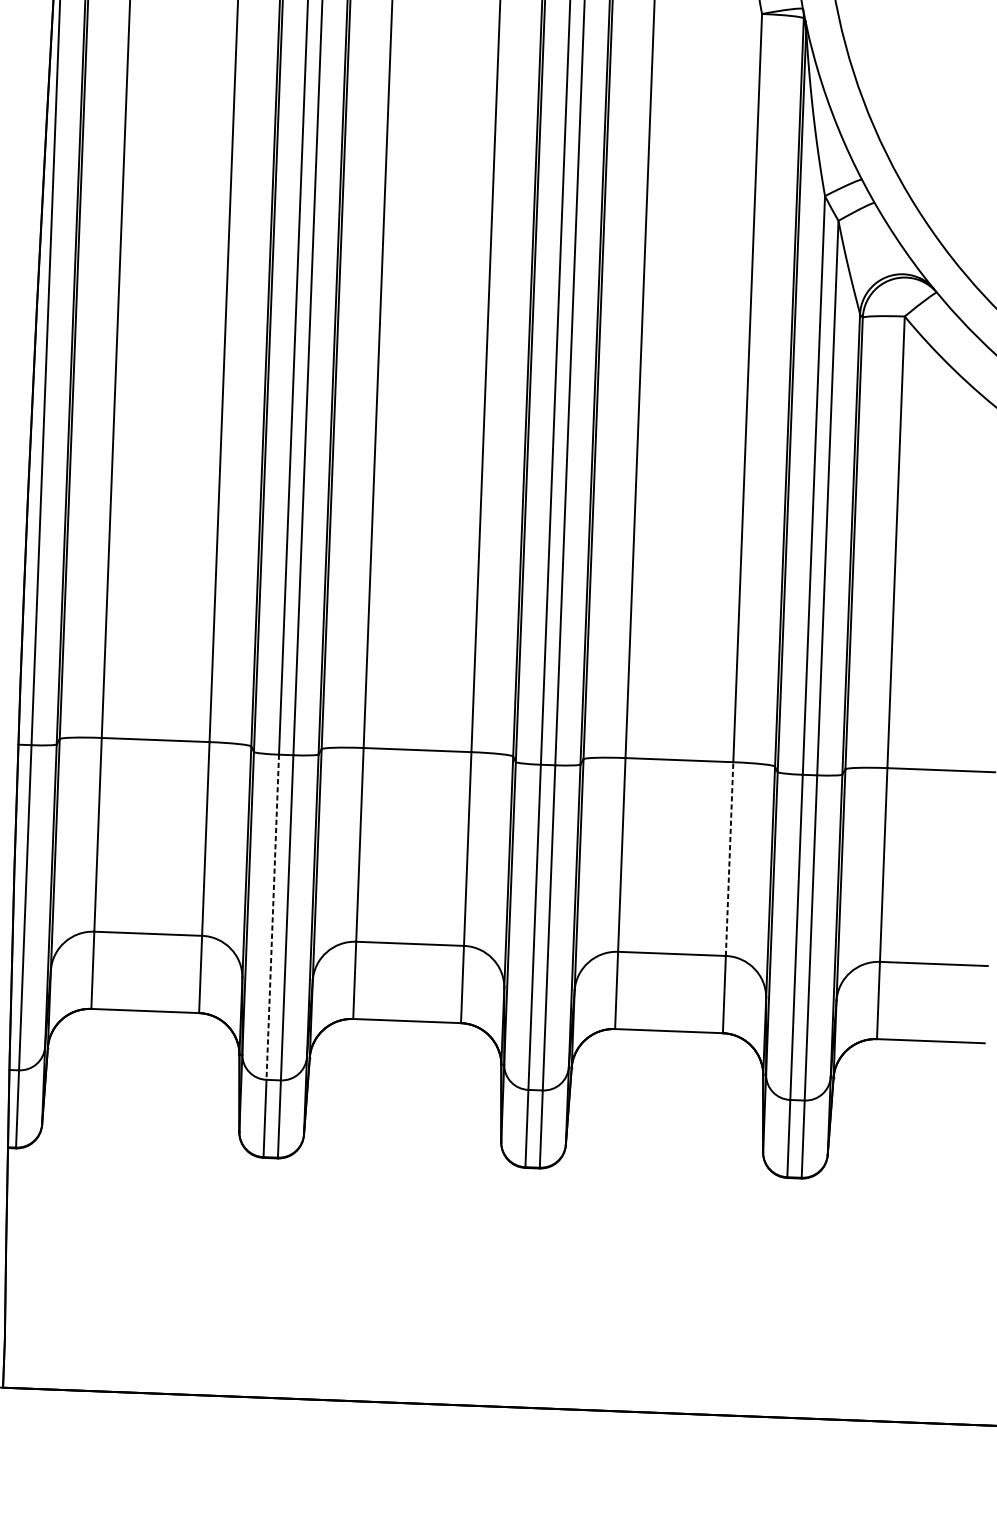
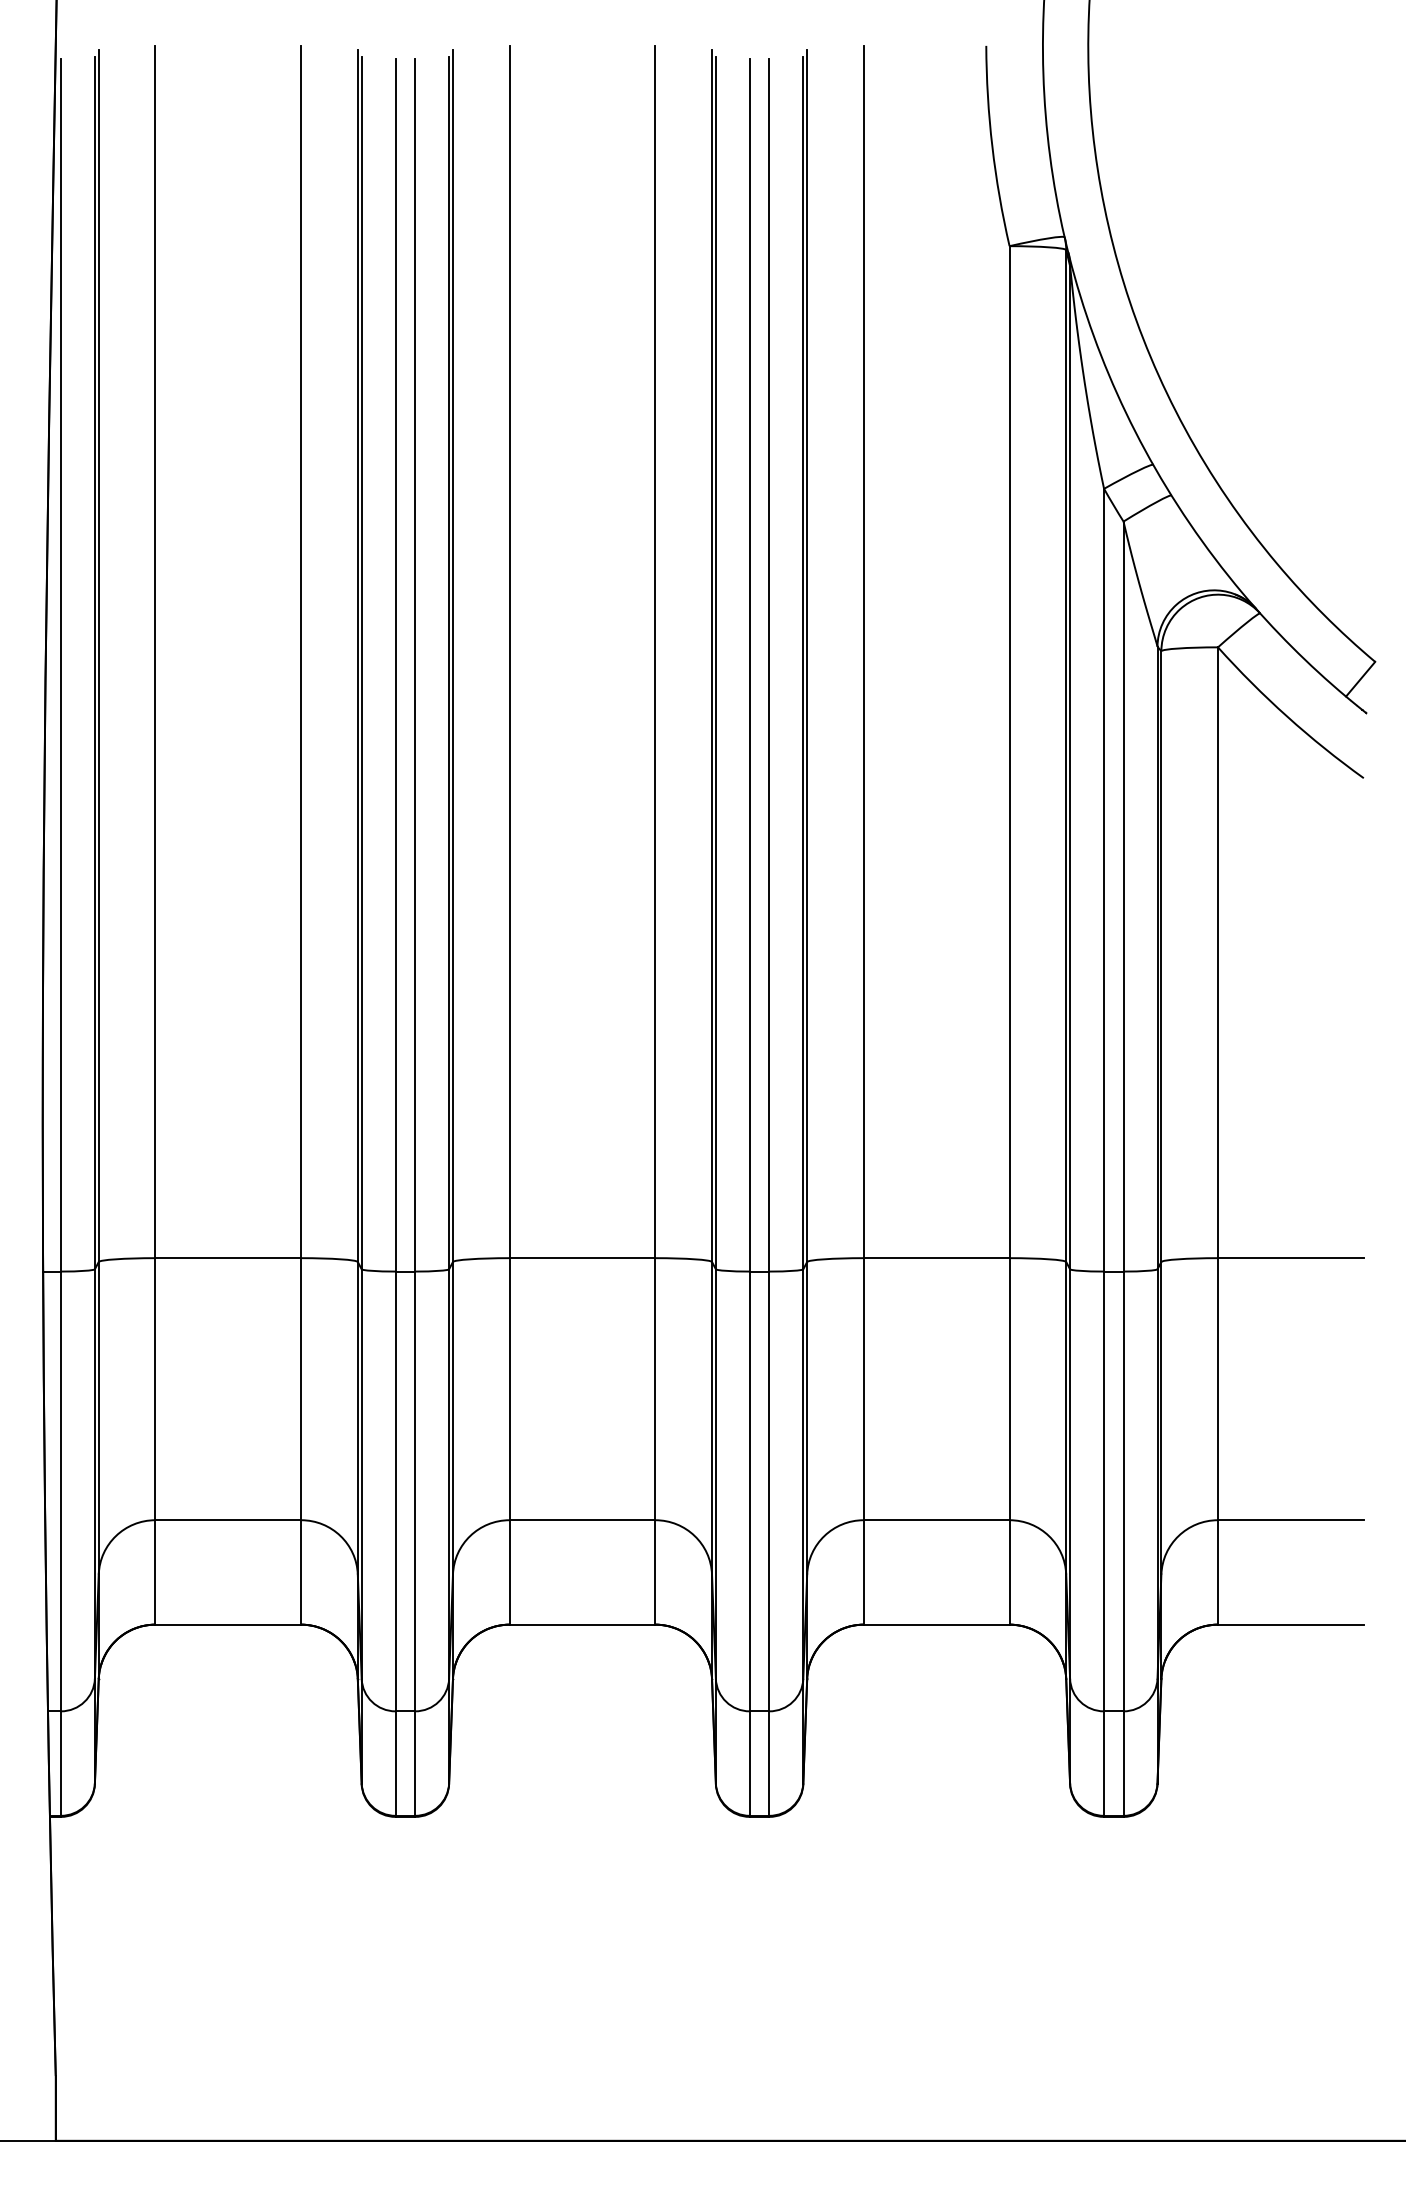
line: (729, 858) -> (1009, 1388), dashed -> solid
line: (272, 917) -> (395, 1491), dashed -> solid

